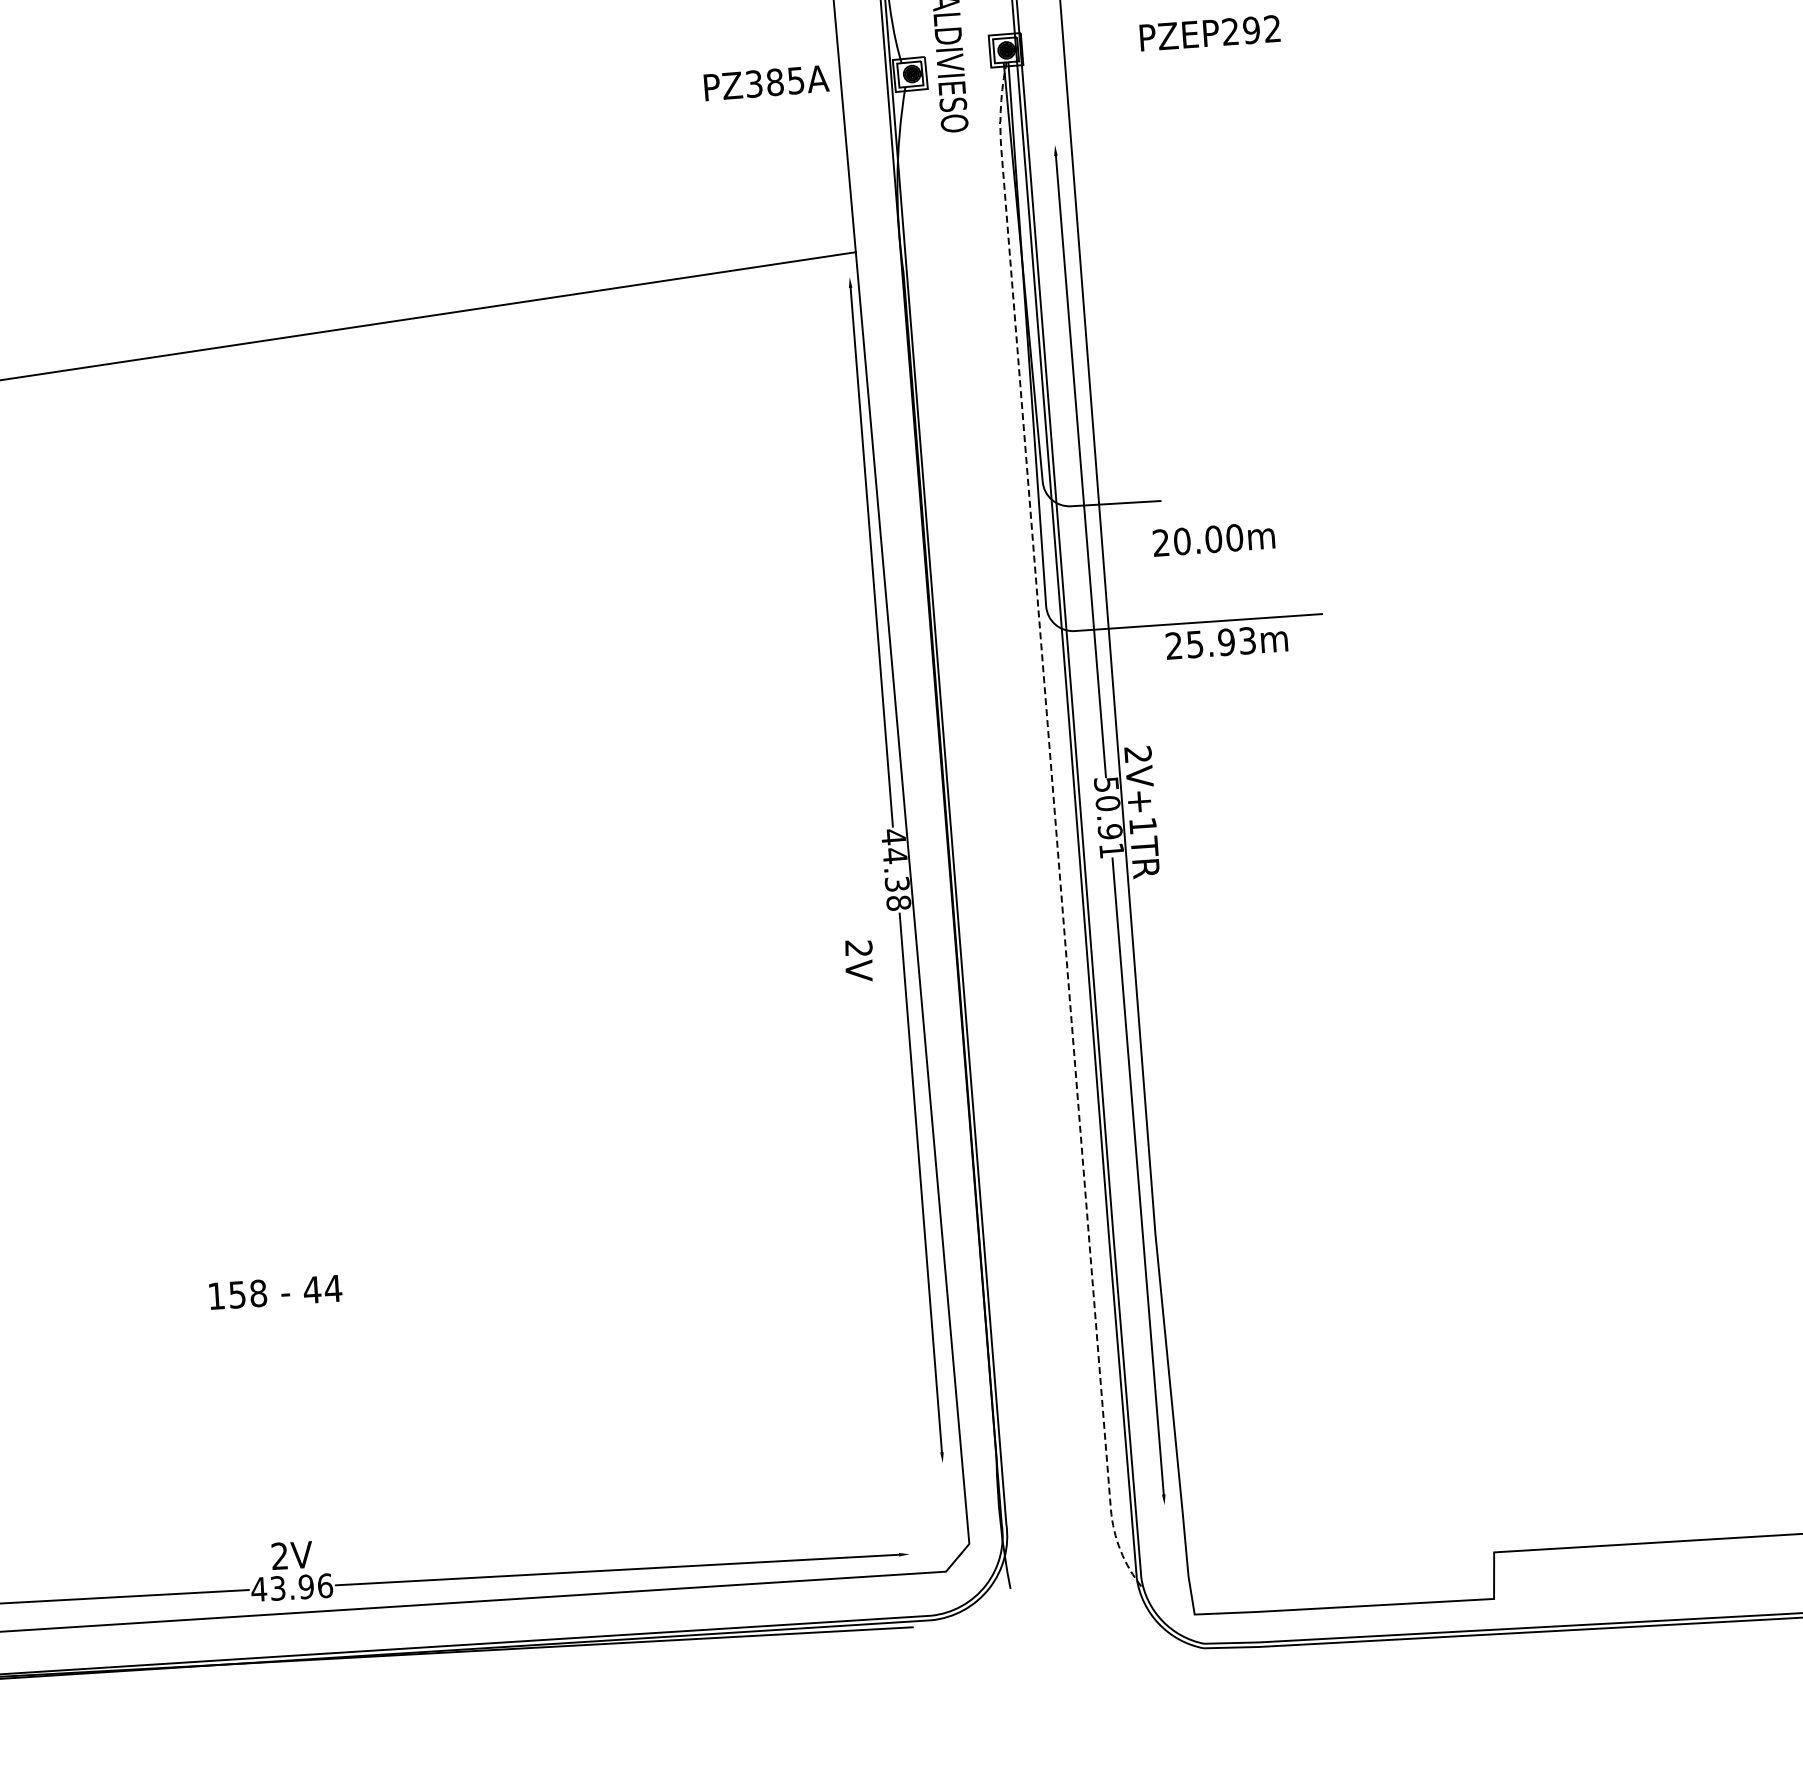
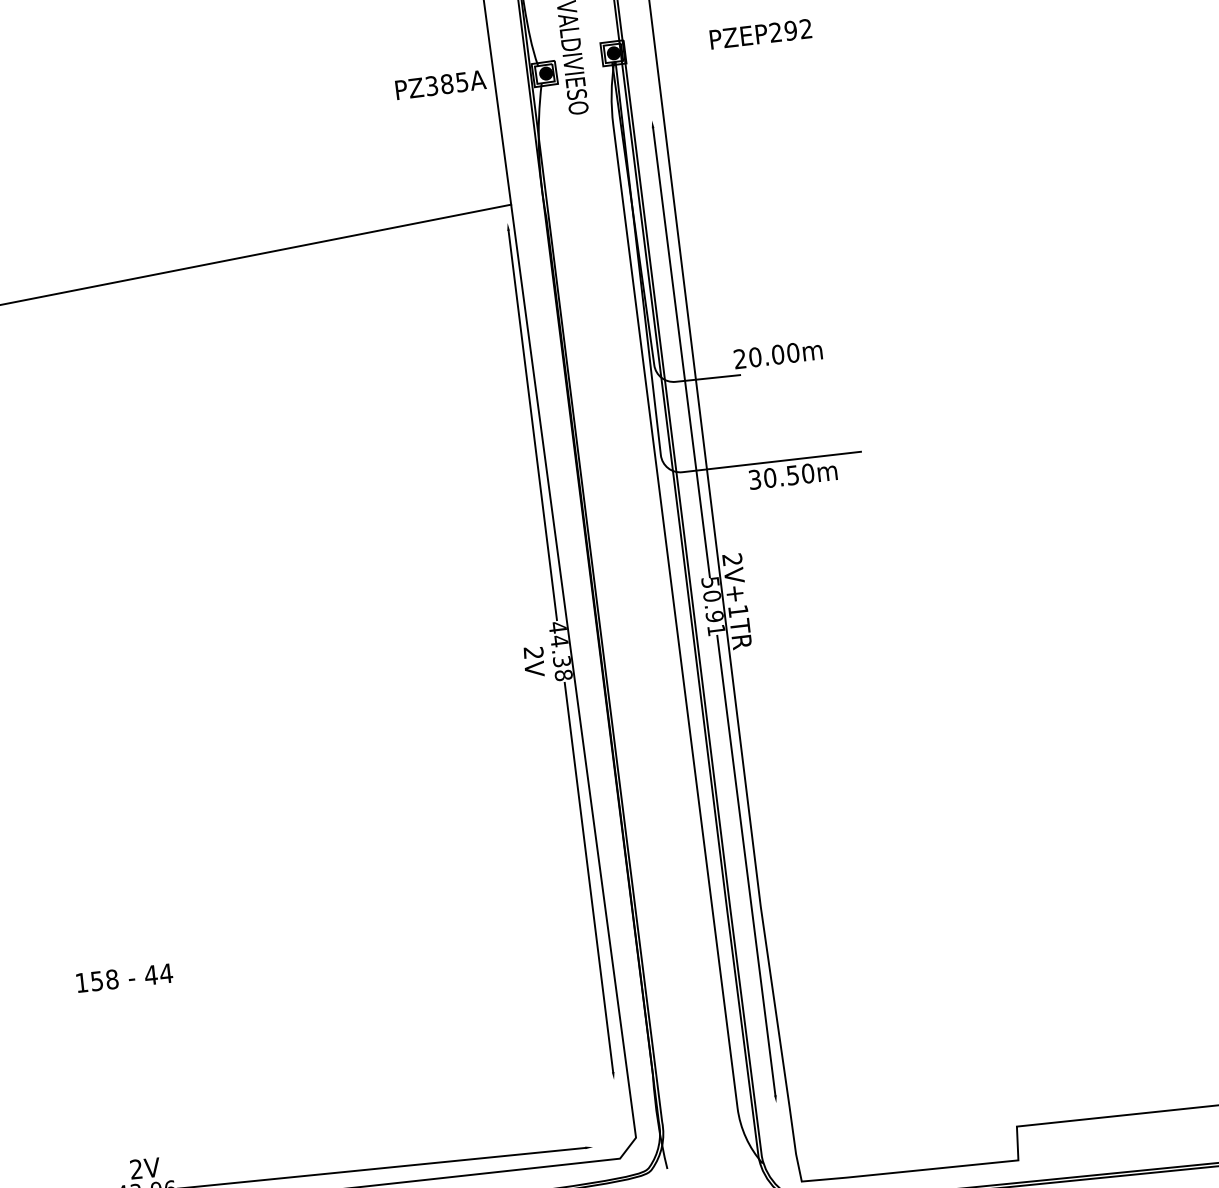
text: (1213, 540) -> (777, 355), moved
text: (1210, 643) -> (781, 476), 25.93m -> 30.50m
line: (1056, 829) -> (675, 616), dashed -> solid
text: (858, 960) -> (533, 661), moved

